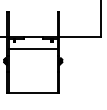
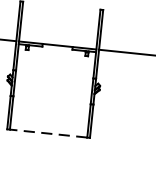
line: (32, 49) -> (54, 64), removed
line: (32, 92) -> (47, 133), solid -> dashed

